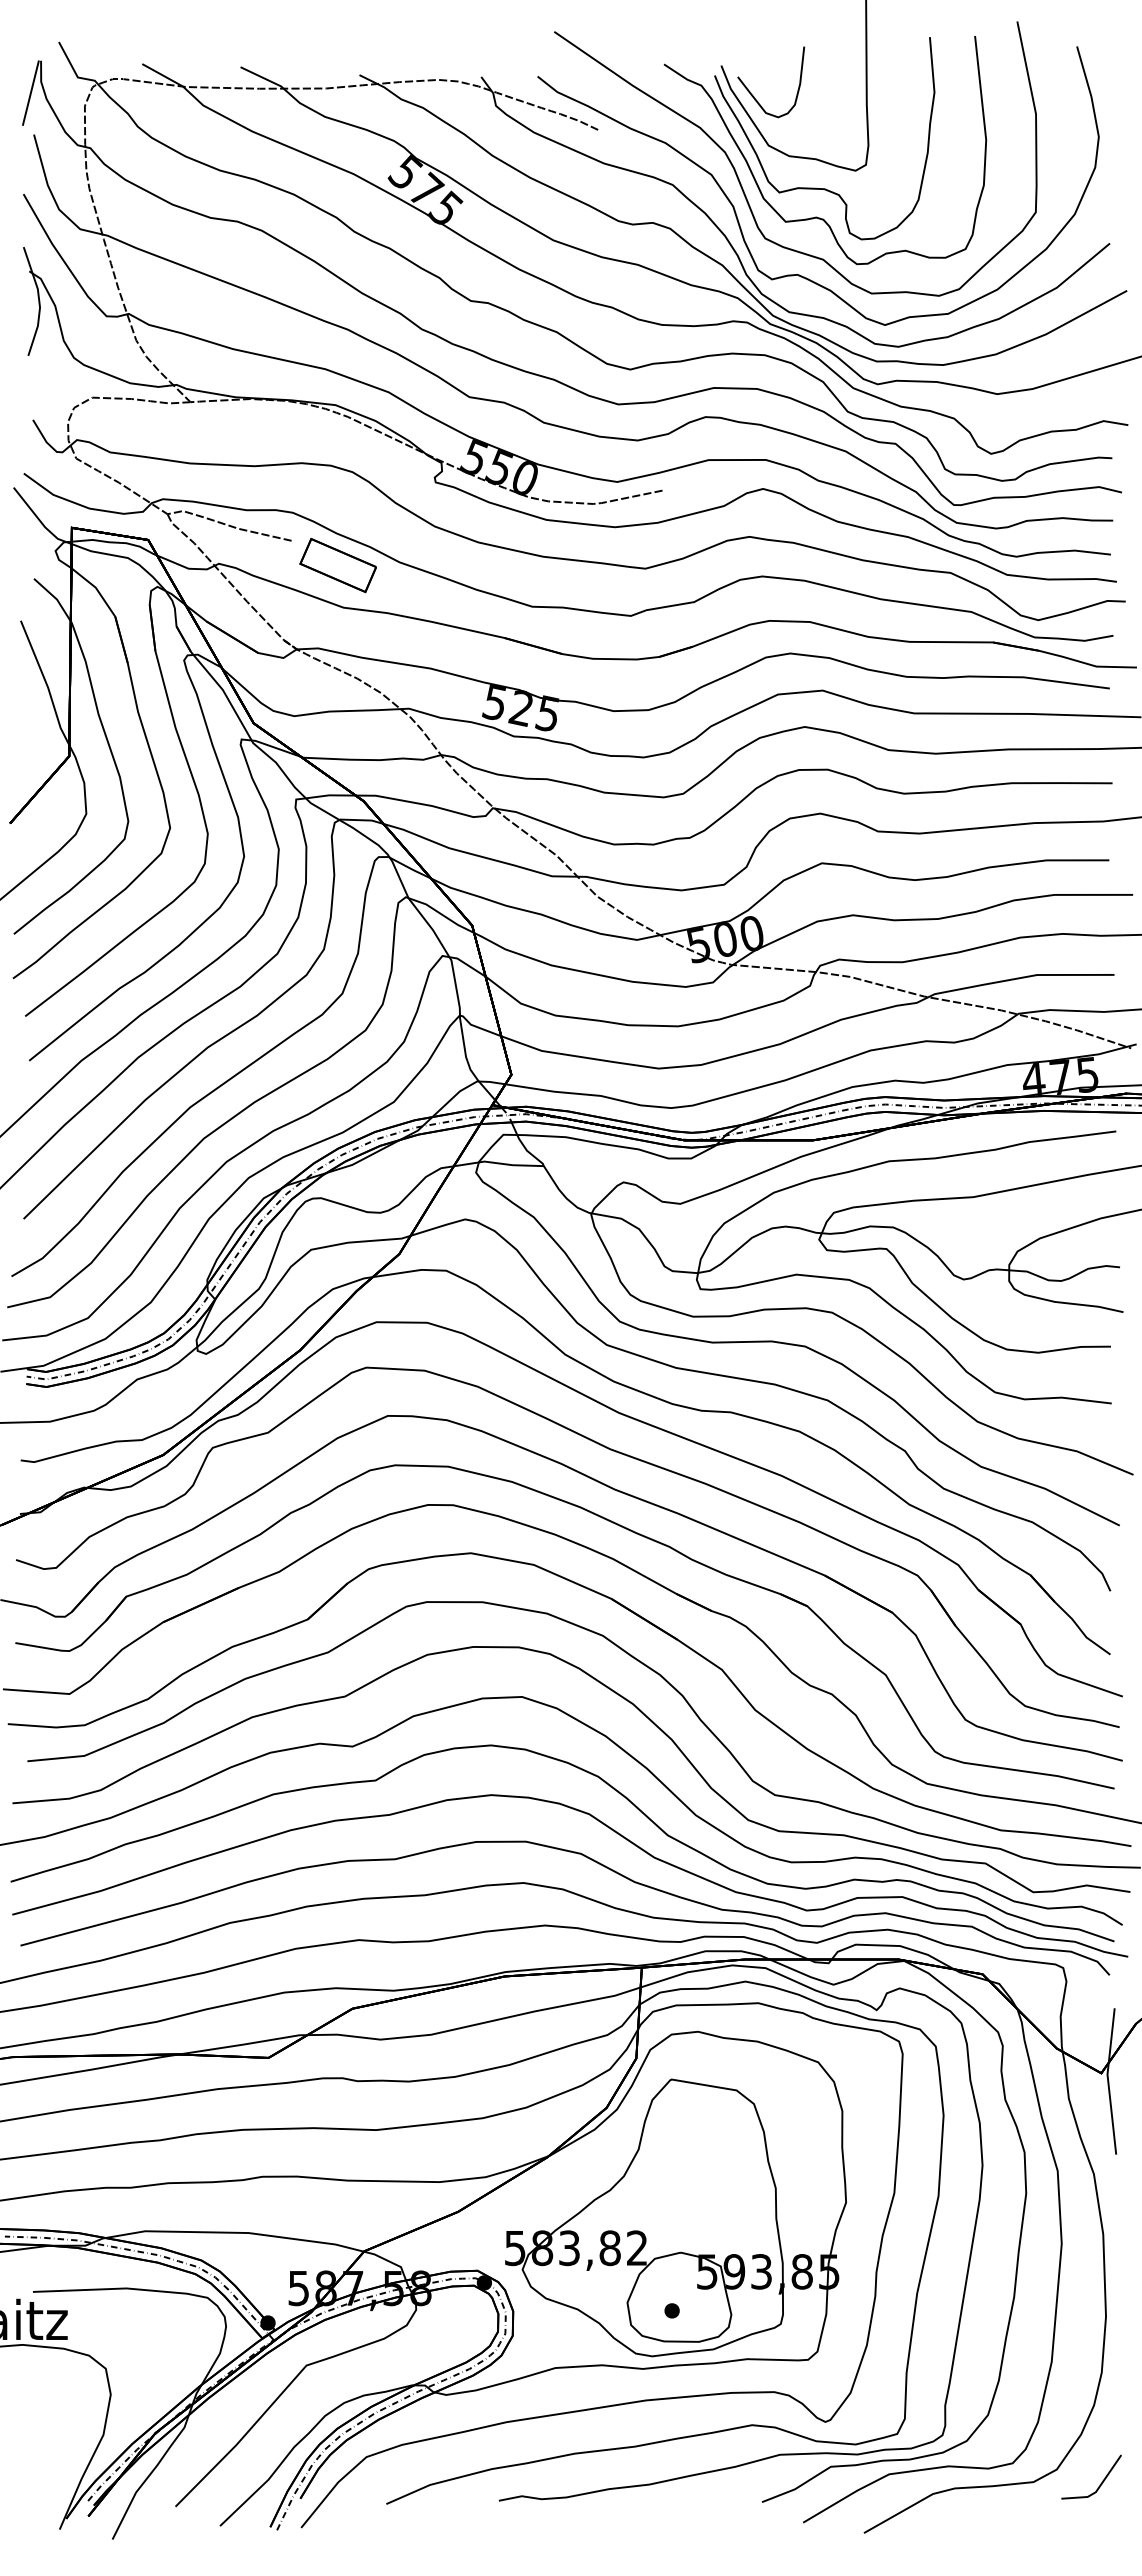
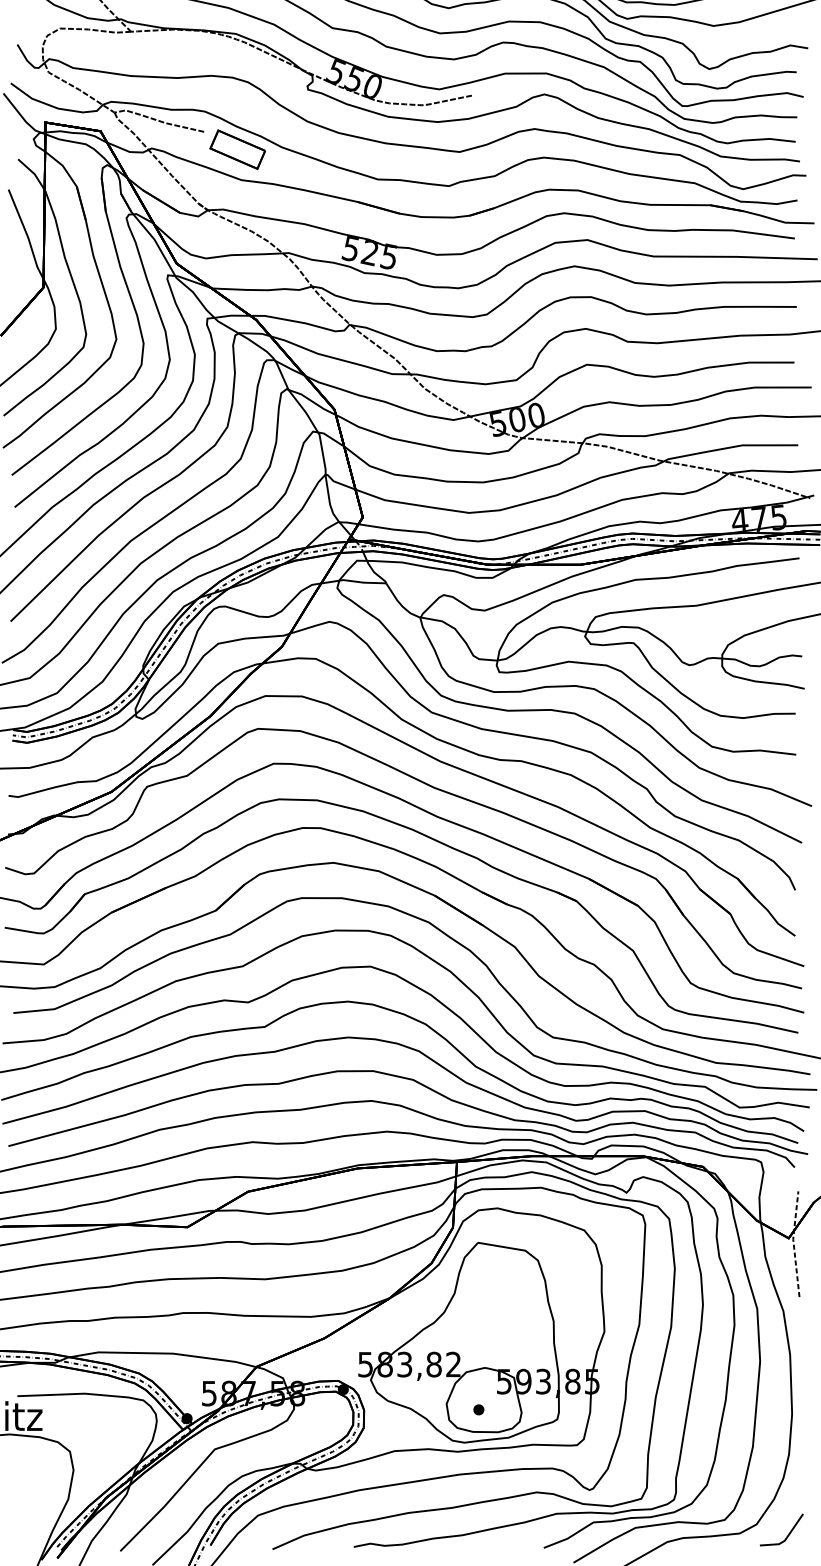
line: (1108, 2080) -> (793, 1243), solid -> dashed

